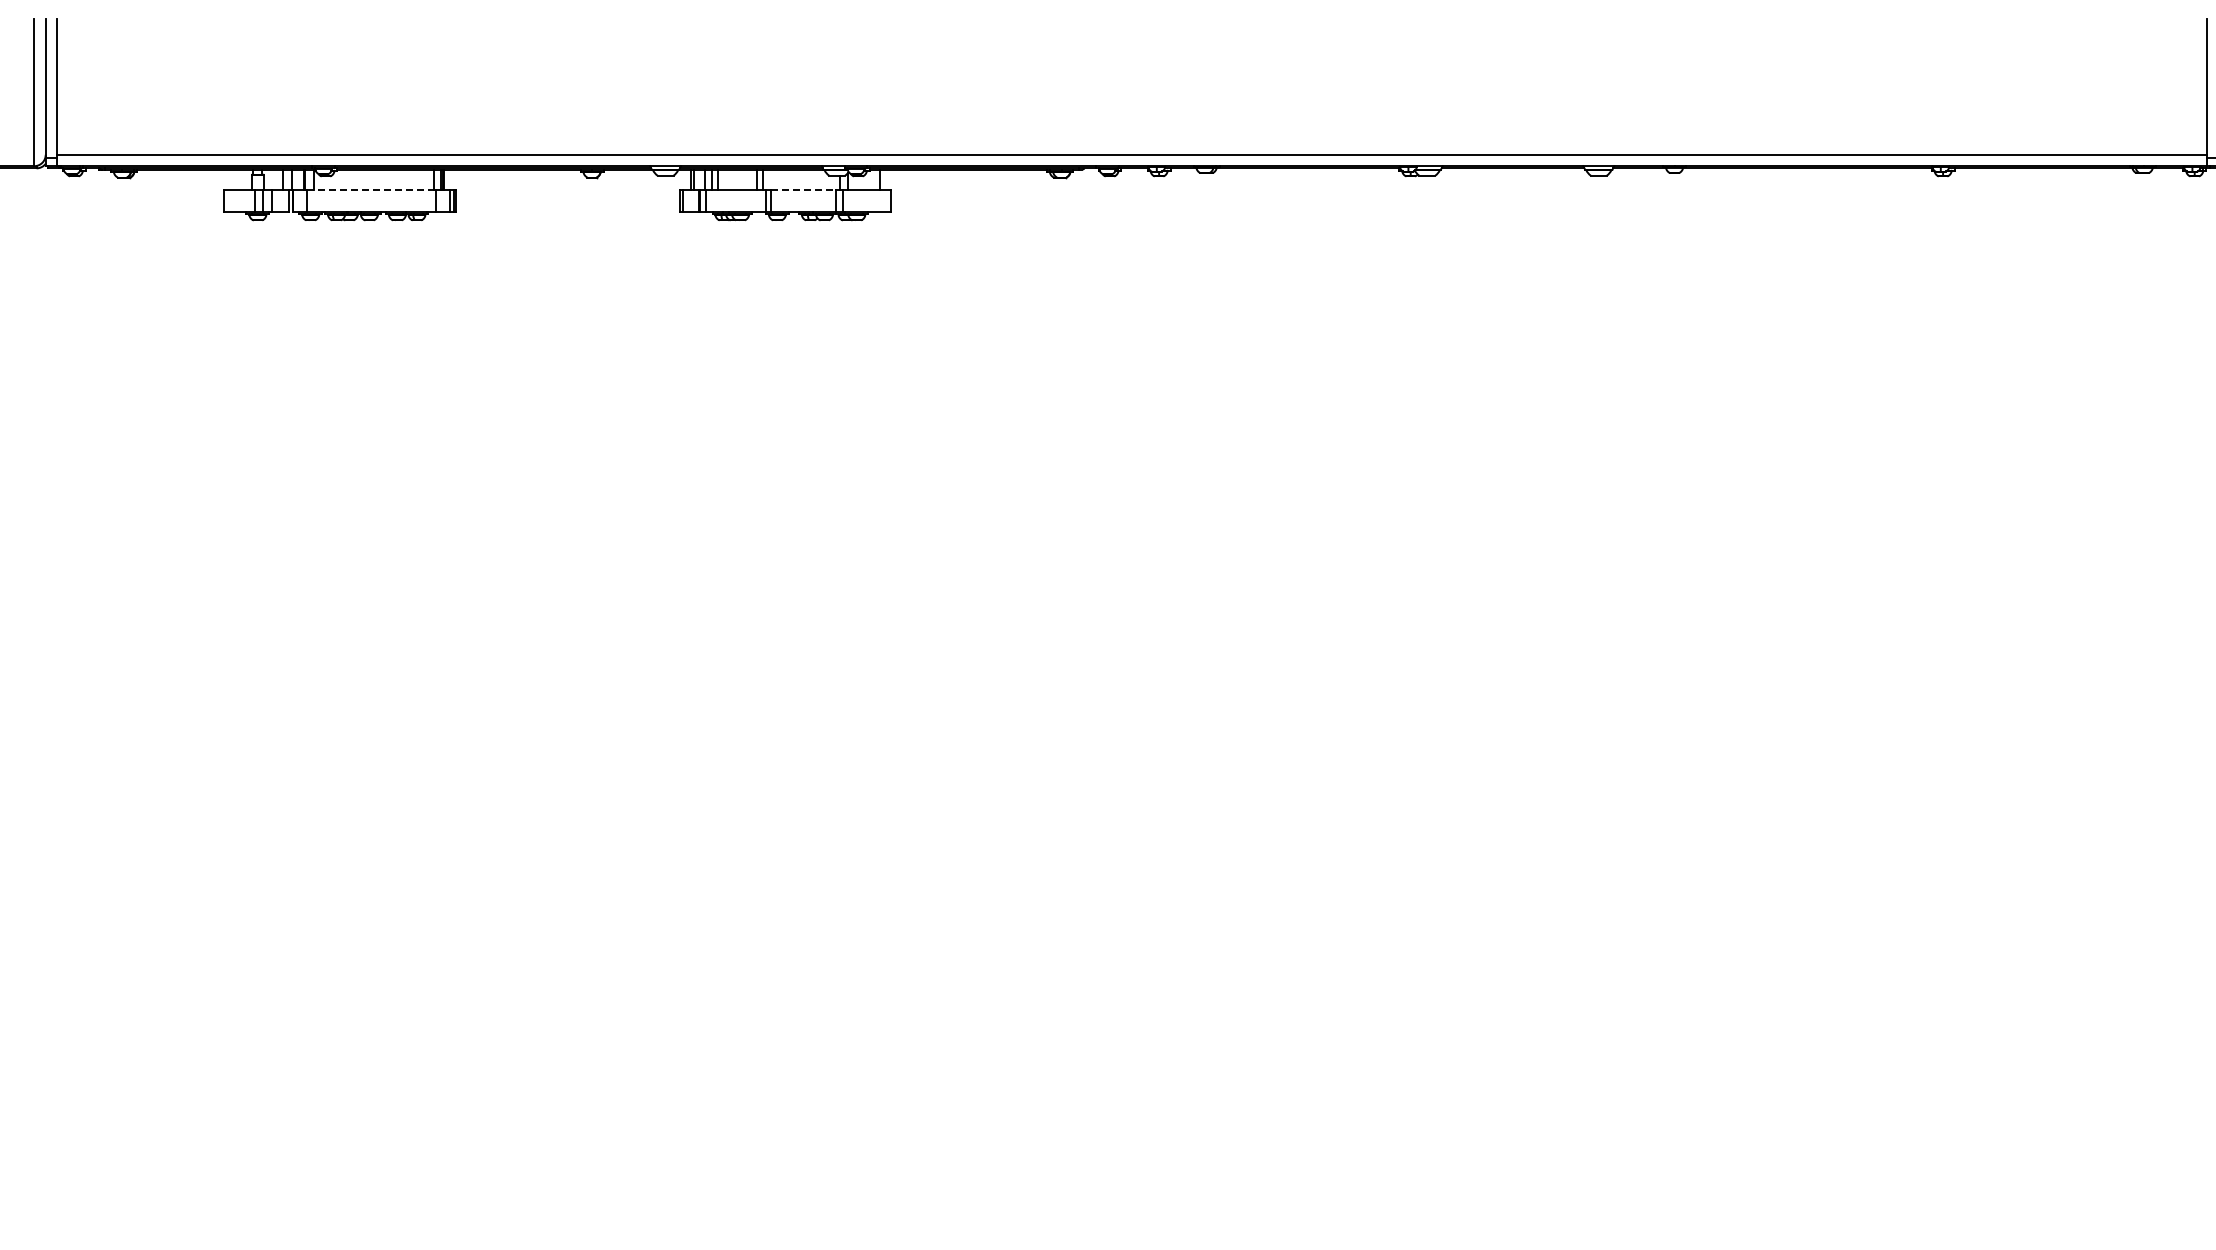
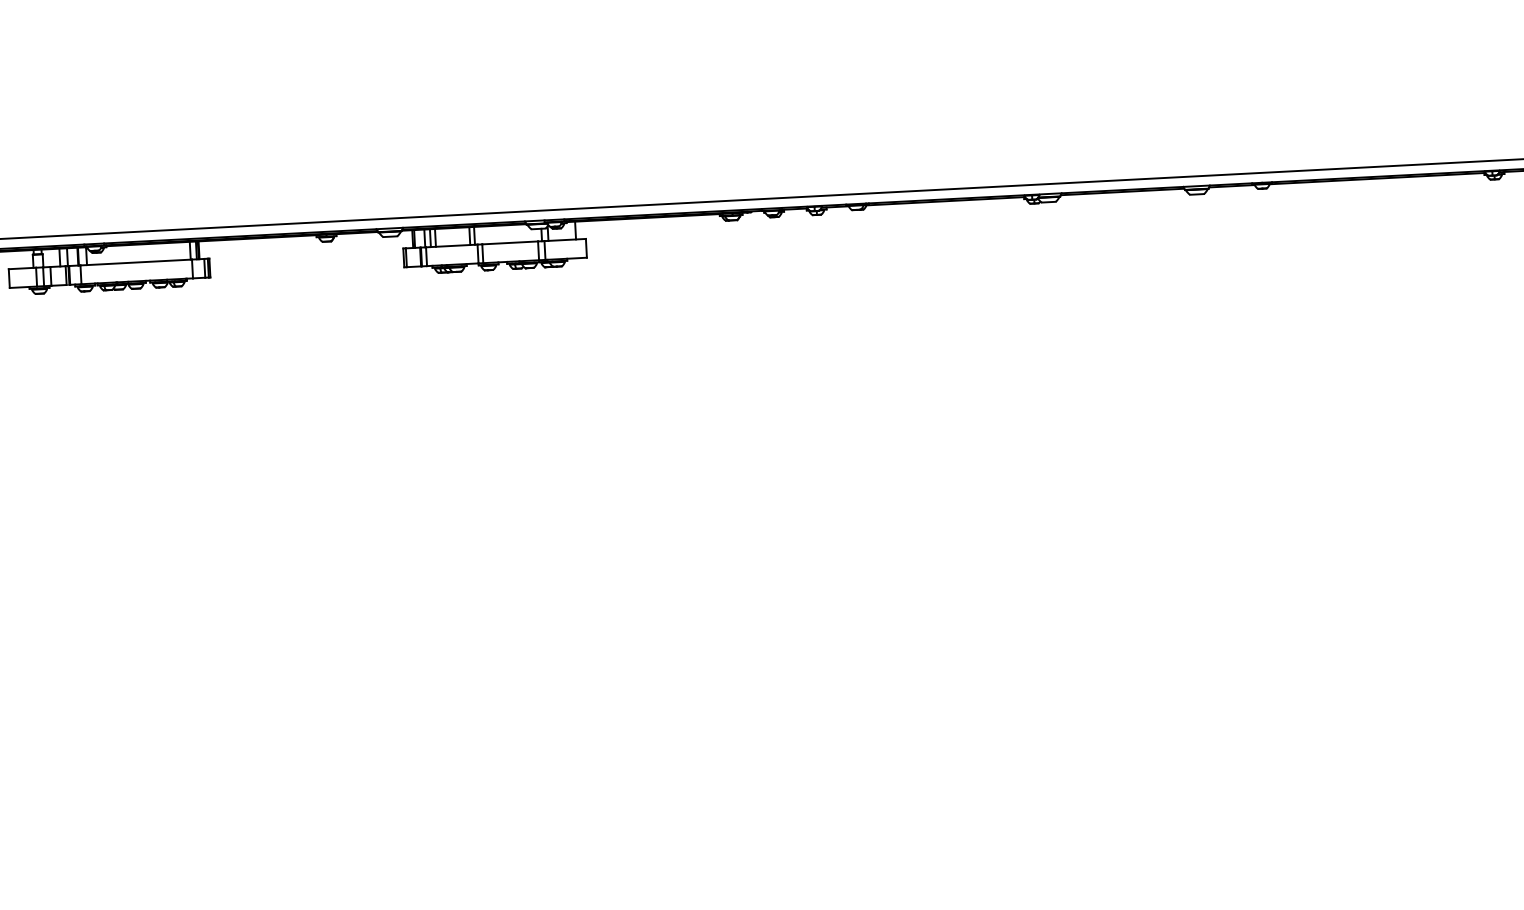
line: (371, 190) -> (136, 262), dashed -> solid
line: (804, 190) -> (511, 243), dashed -> solid

